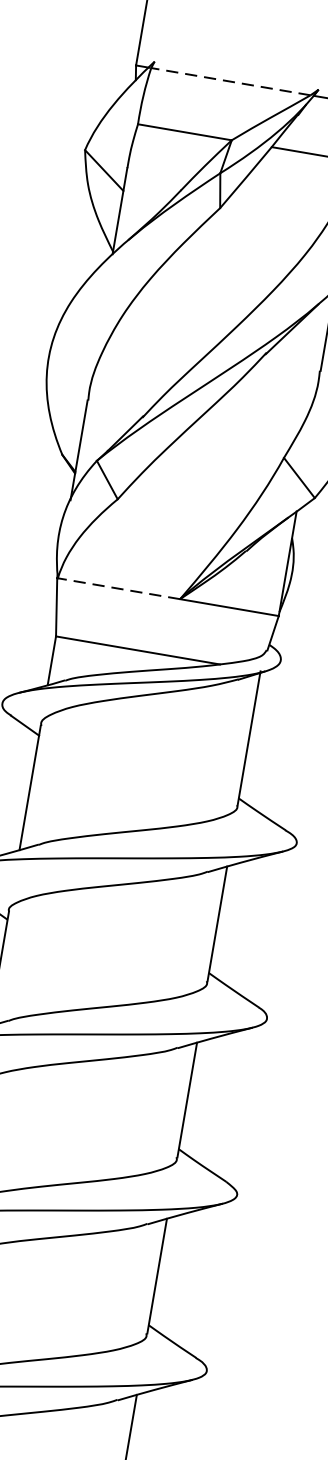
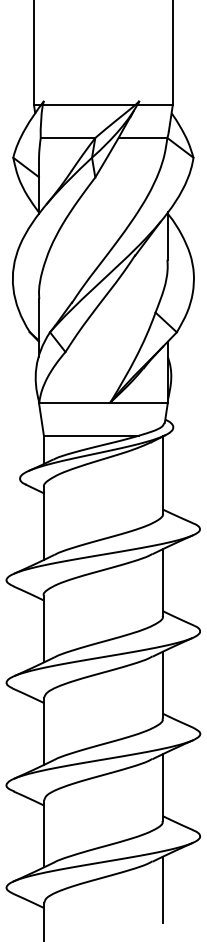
line: (229, 80) -> (88, 104), dashed -> solid
line: (118, 588) -> (74, 402), dashed -> solid

